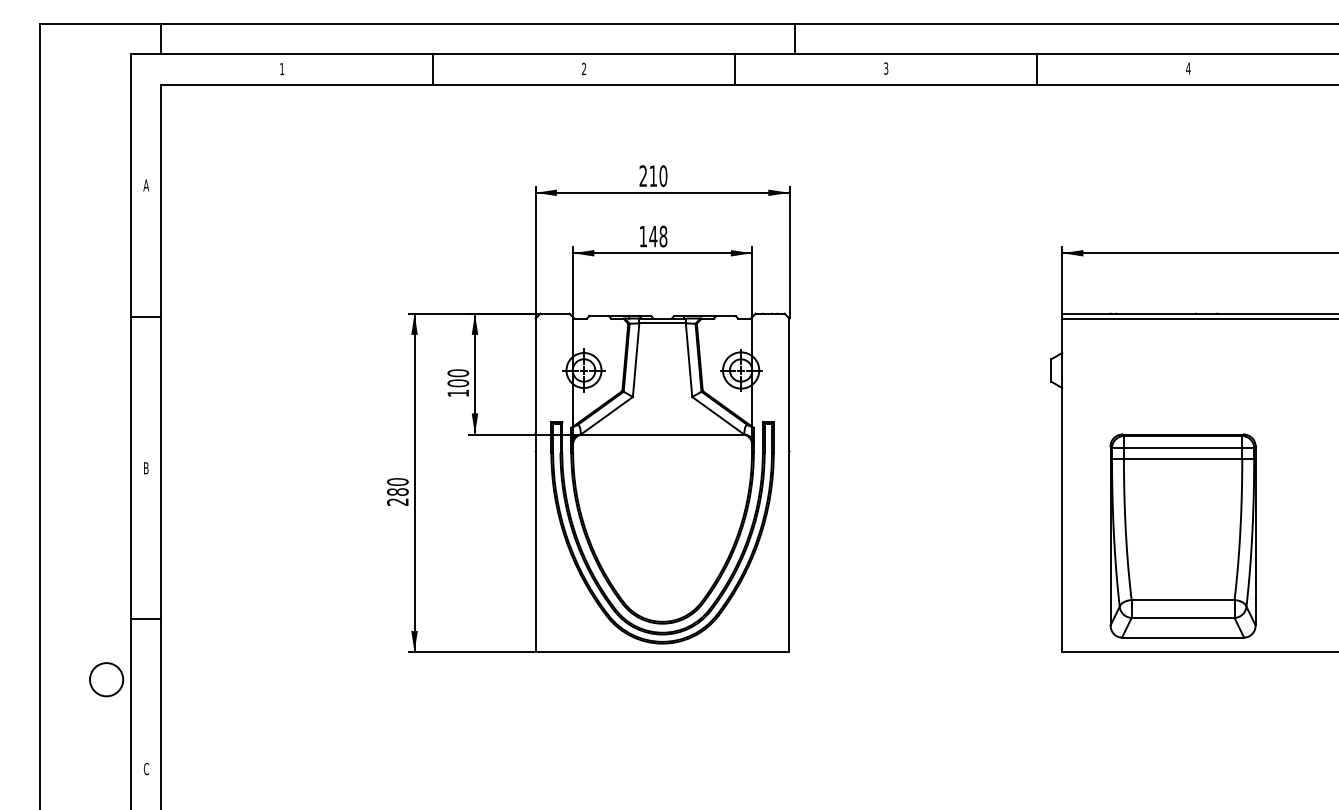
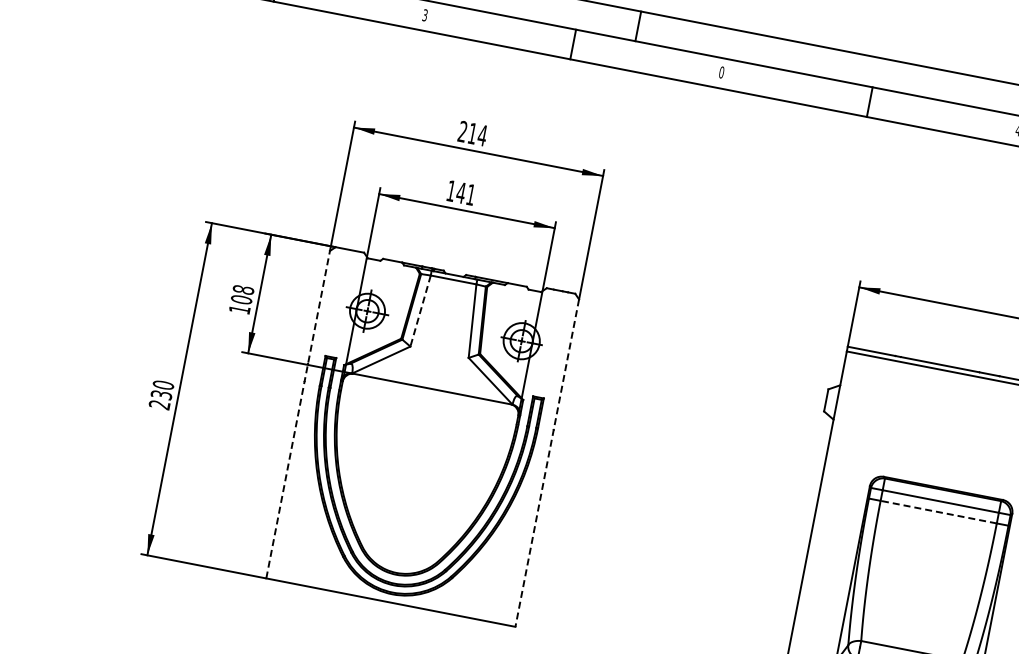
text: (886, 68) -> (722, 72), 3 -> 0
text: (584, 69) -> (425, 15), 2 -> 3
text: (663, 175) -> (482, 134), 210 -> 214
text: (663, 236) -> (471, 194), 148 -> 141
line: (636, 360) -> (420, 311), solid -> dashed
text: (457, 373) -> (242, 290), 100 -> 108
line: (1182, 458) -> (938, 511), solid -> dashed
line: (535, 485) -> (297, 414), solid -> dashed
line: (789, 485) -> (547, 463), solid -> dashed
text: (397, 491) -> (161, 394), 280 -> 230

